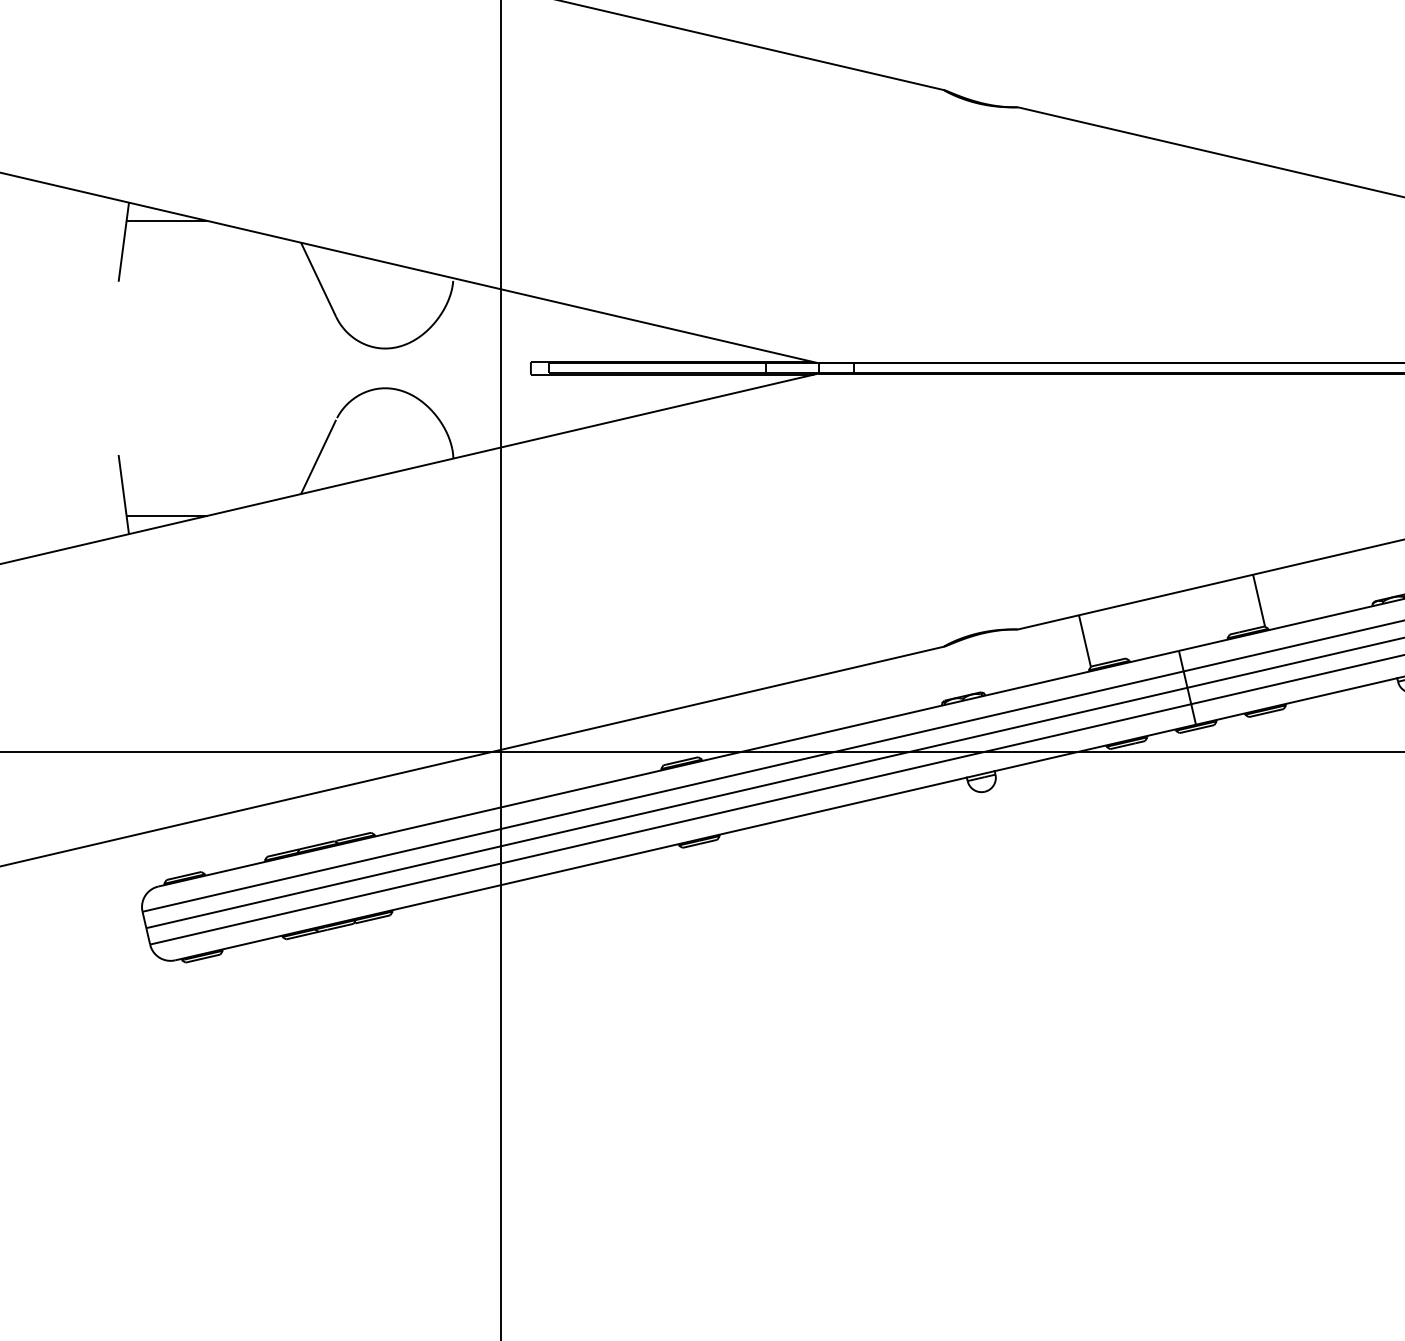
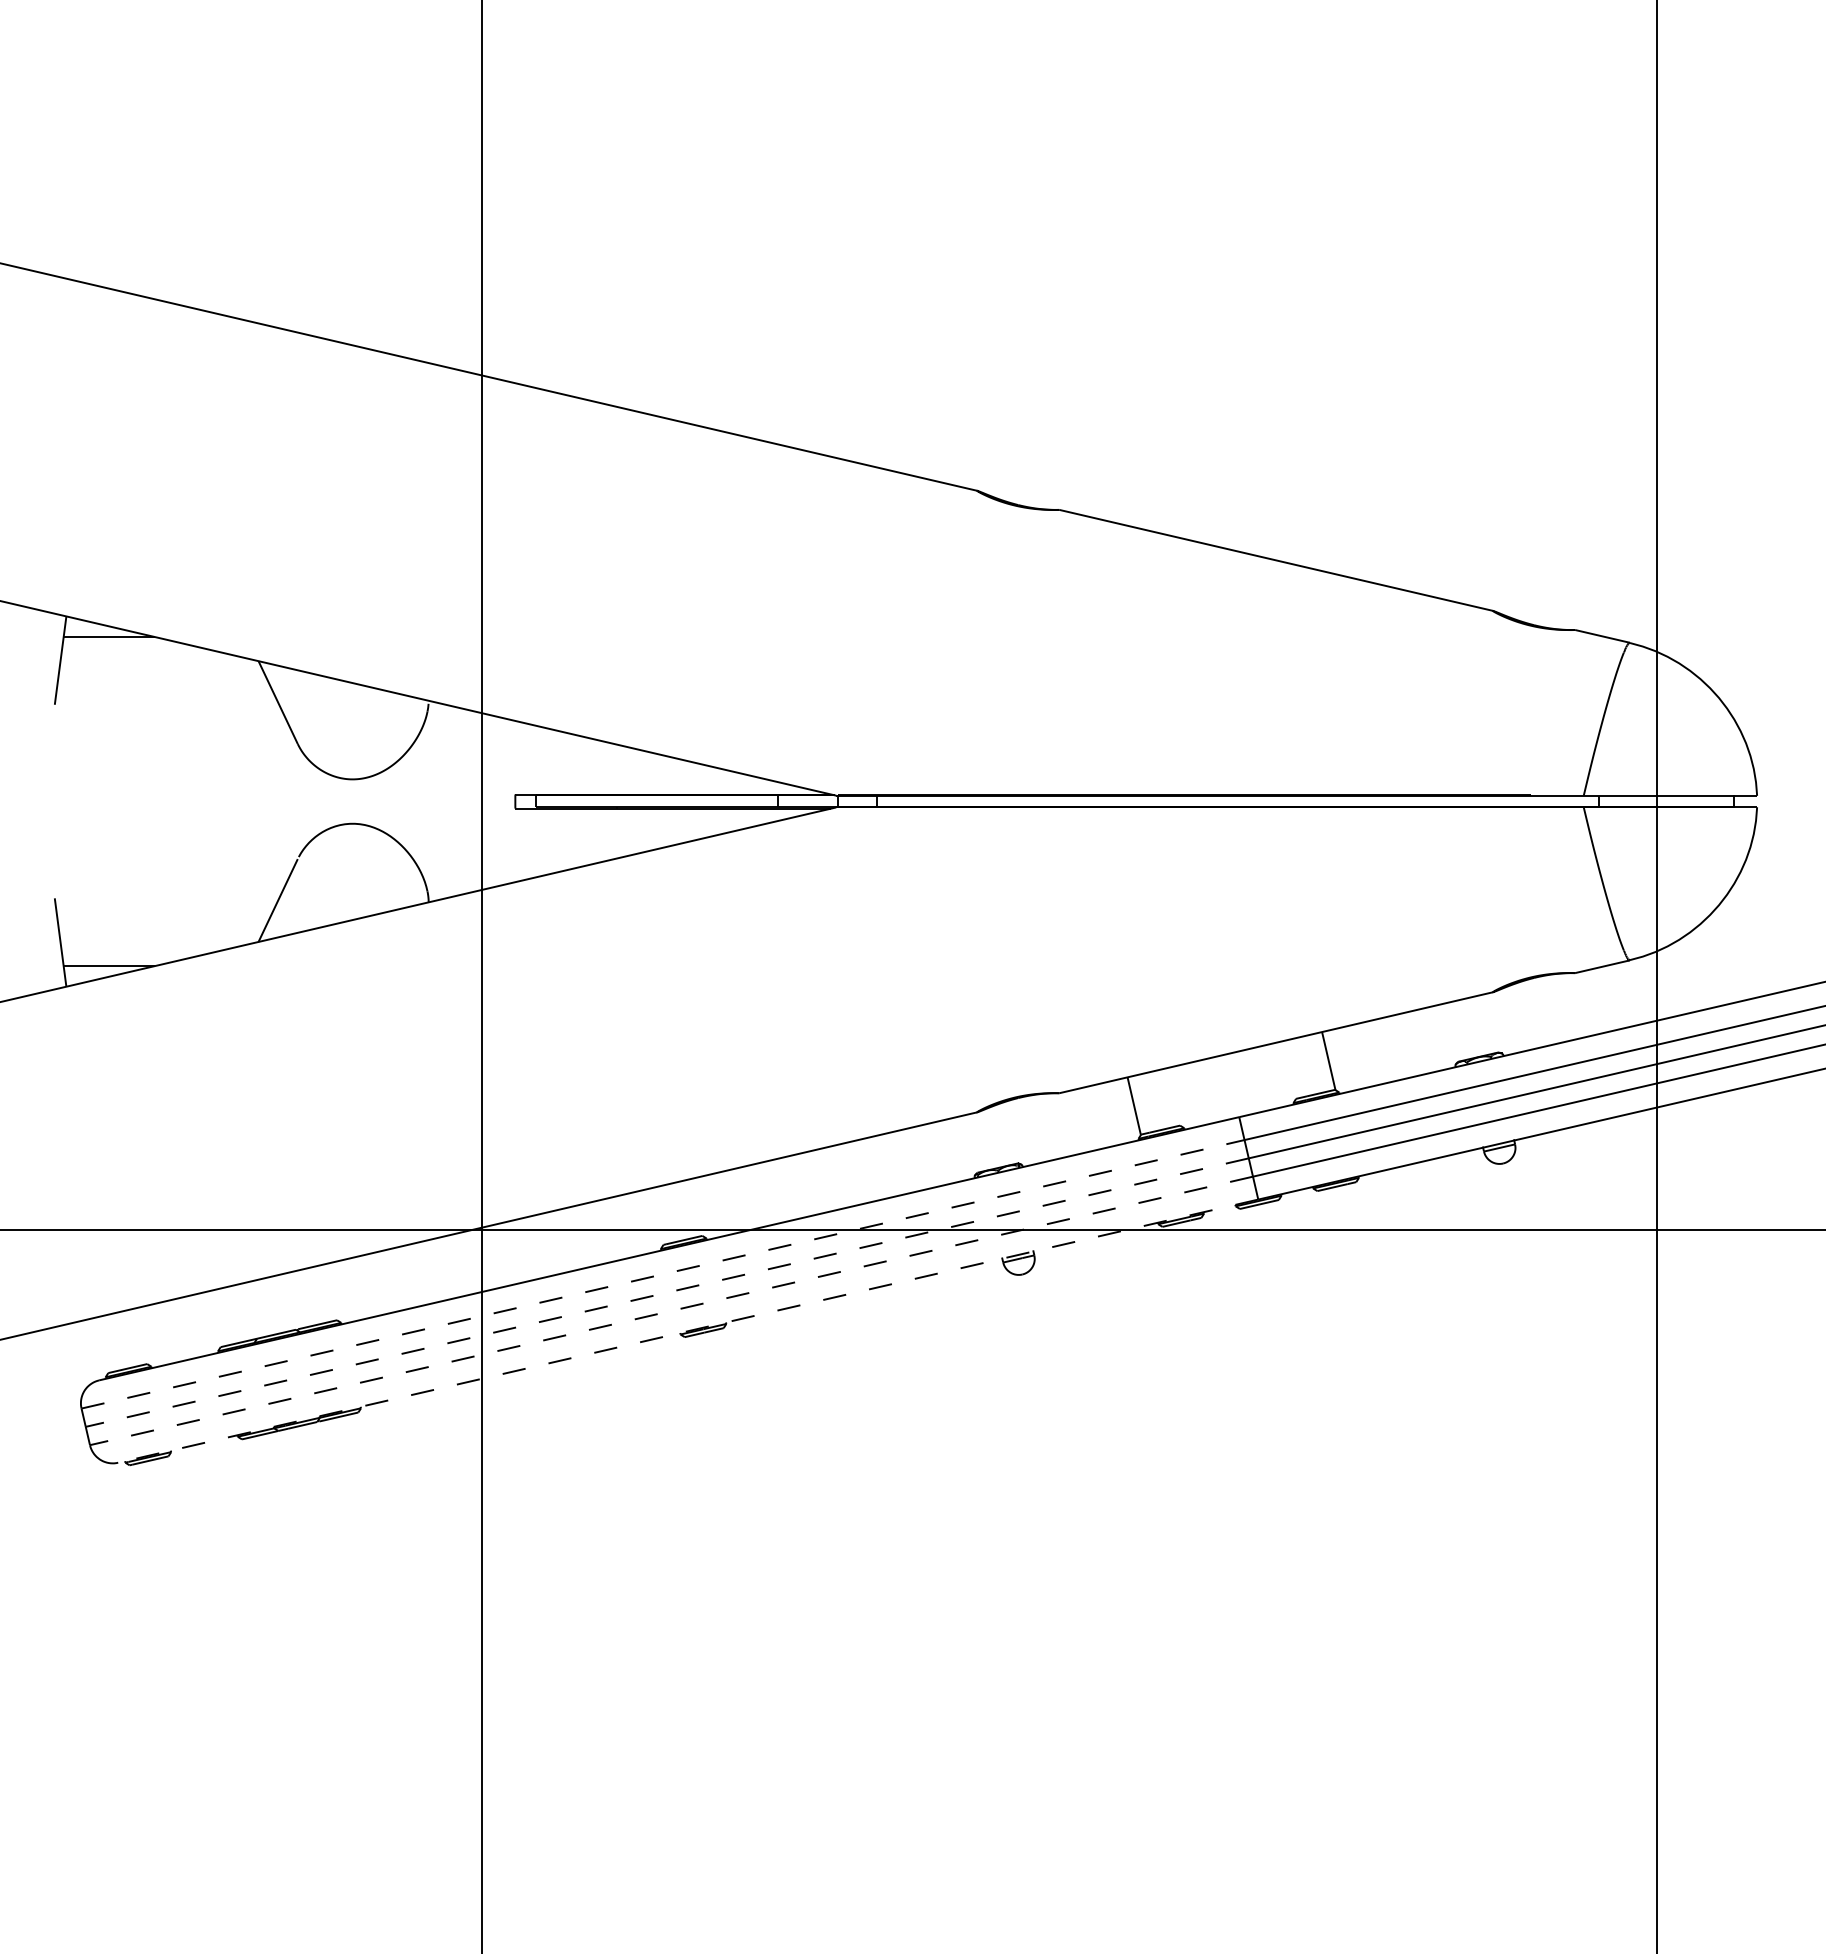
line: (663, 791) -> (663, 1274), solid -> dashed
line: (667, 807) -> (667, 1292), solid -> dashed
line: (670, 823) -> (671, 1310), solid -> dashed
line: (685, 842) -> (687, 1331), solid -> dashed

